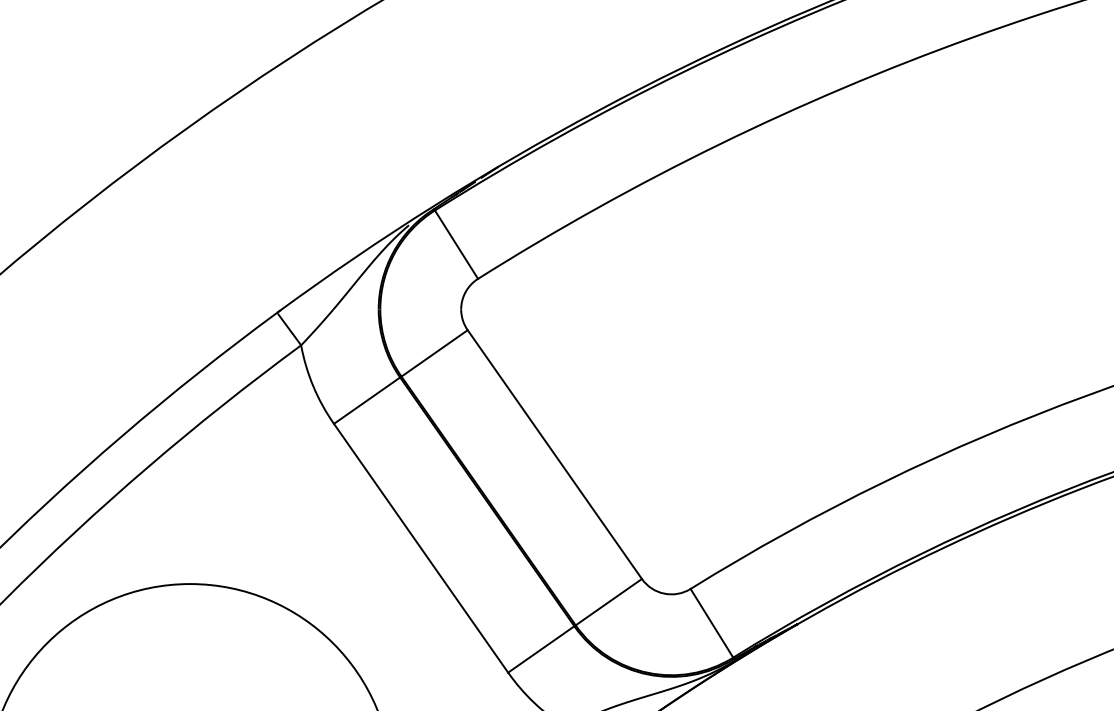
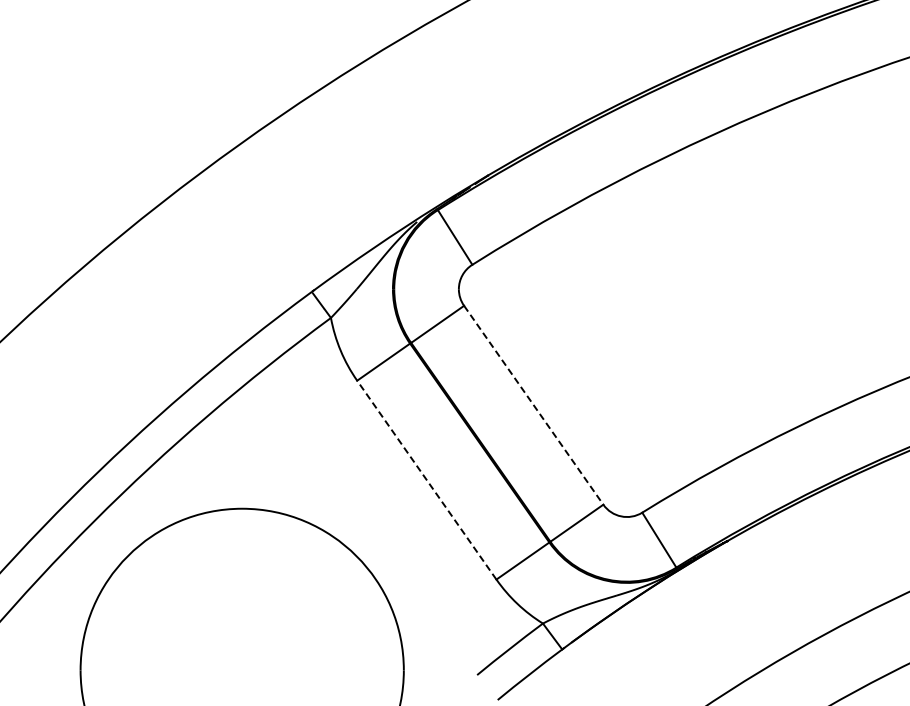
line: (555, 454) -> (534, 405), solid -> dashed
line: (420, 547) -> (426, 479), solid -> dashed

